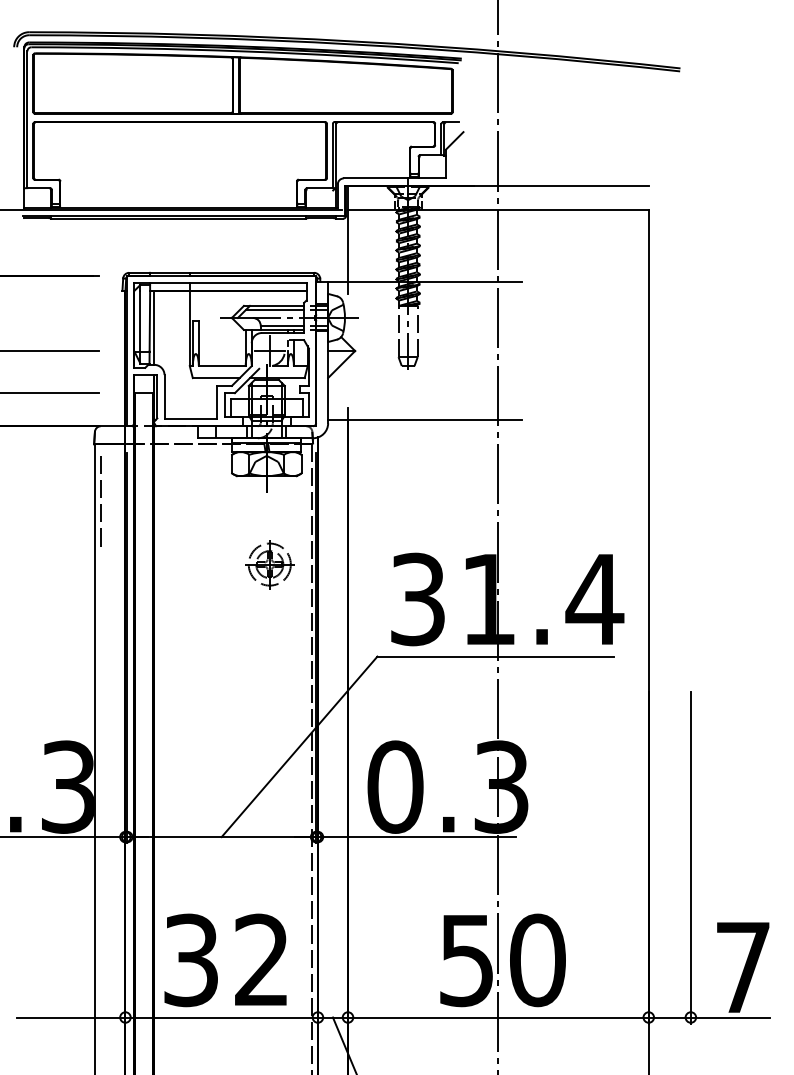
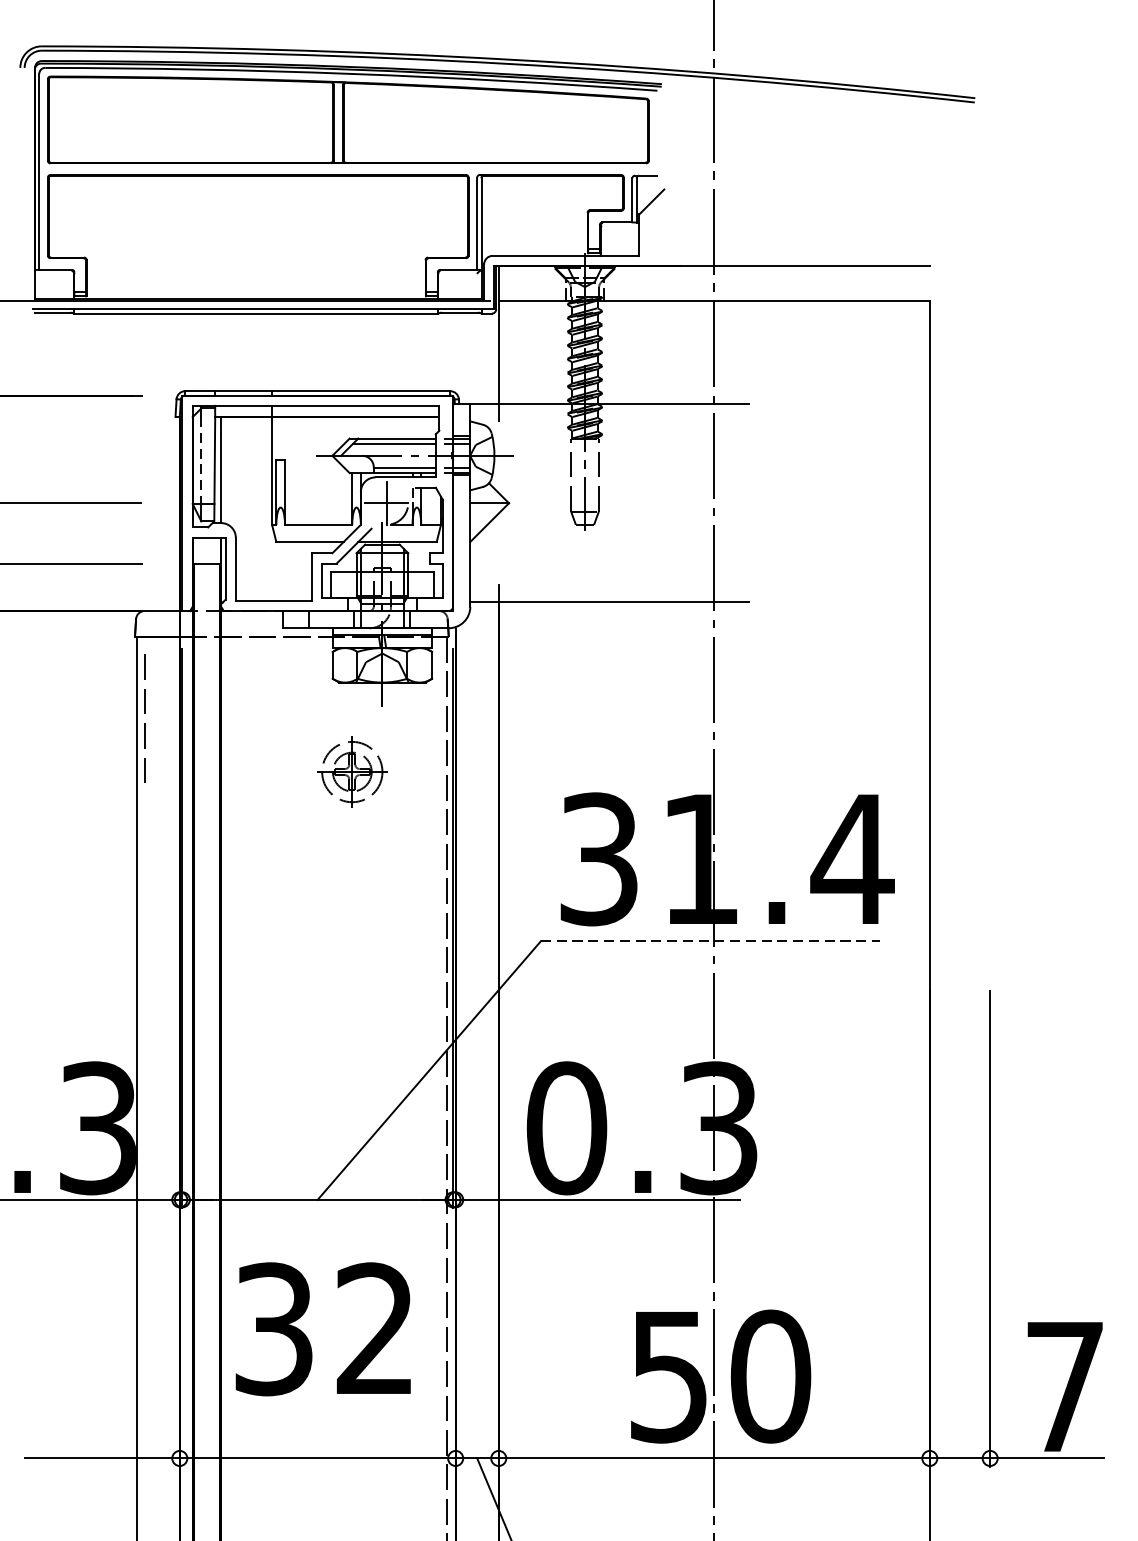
line: (140, 321) -> (201, 460), solid -> dashed
part: (269, 564) -> (351, 771), moved
line: (496, 656) -> (711, 941), solid -> dashed
text: (225, 960) -> (323, 1329), moved

